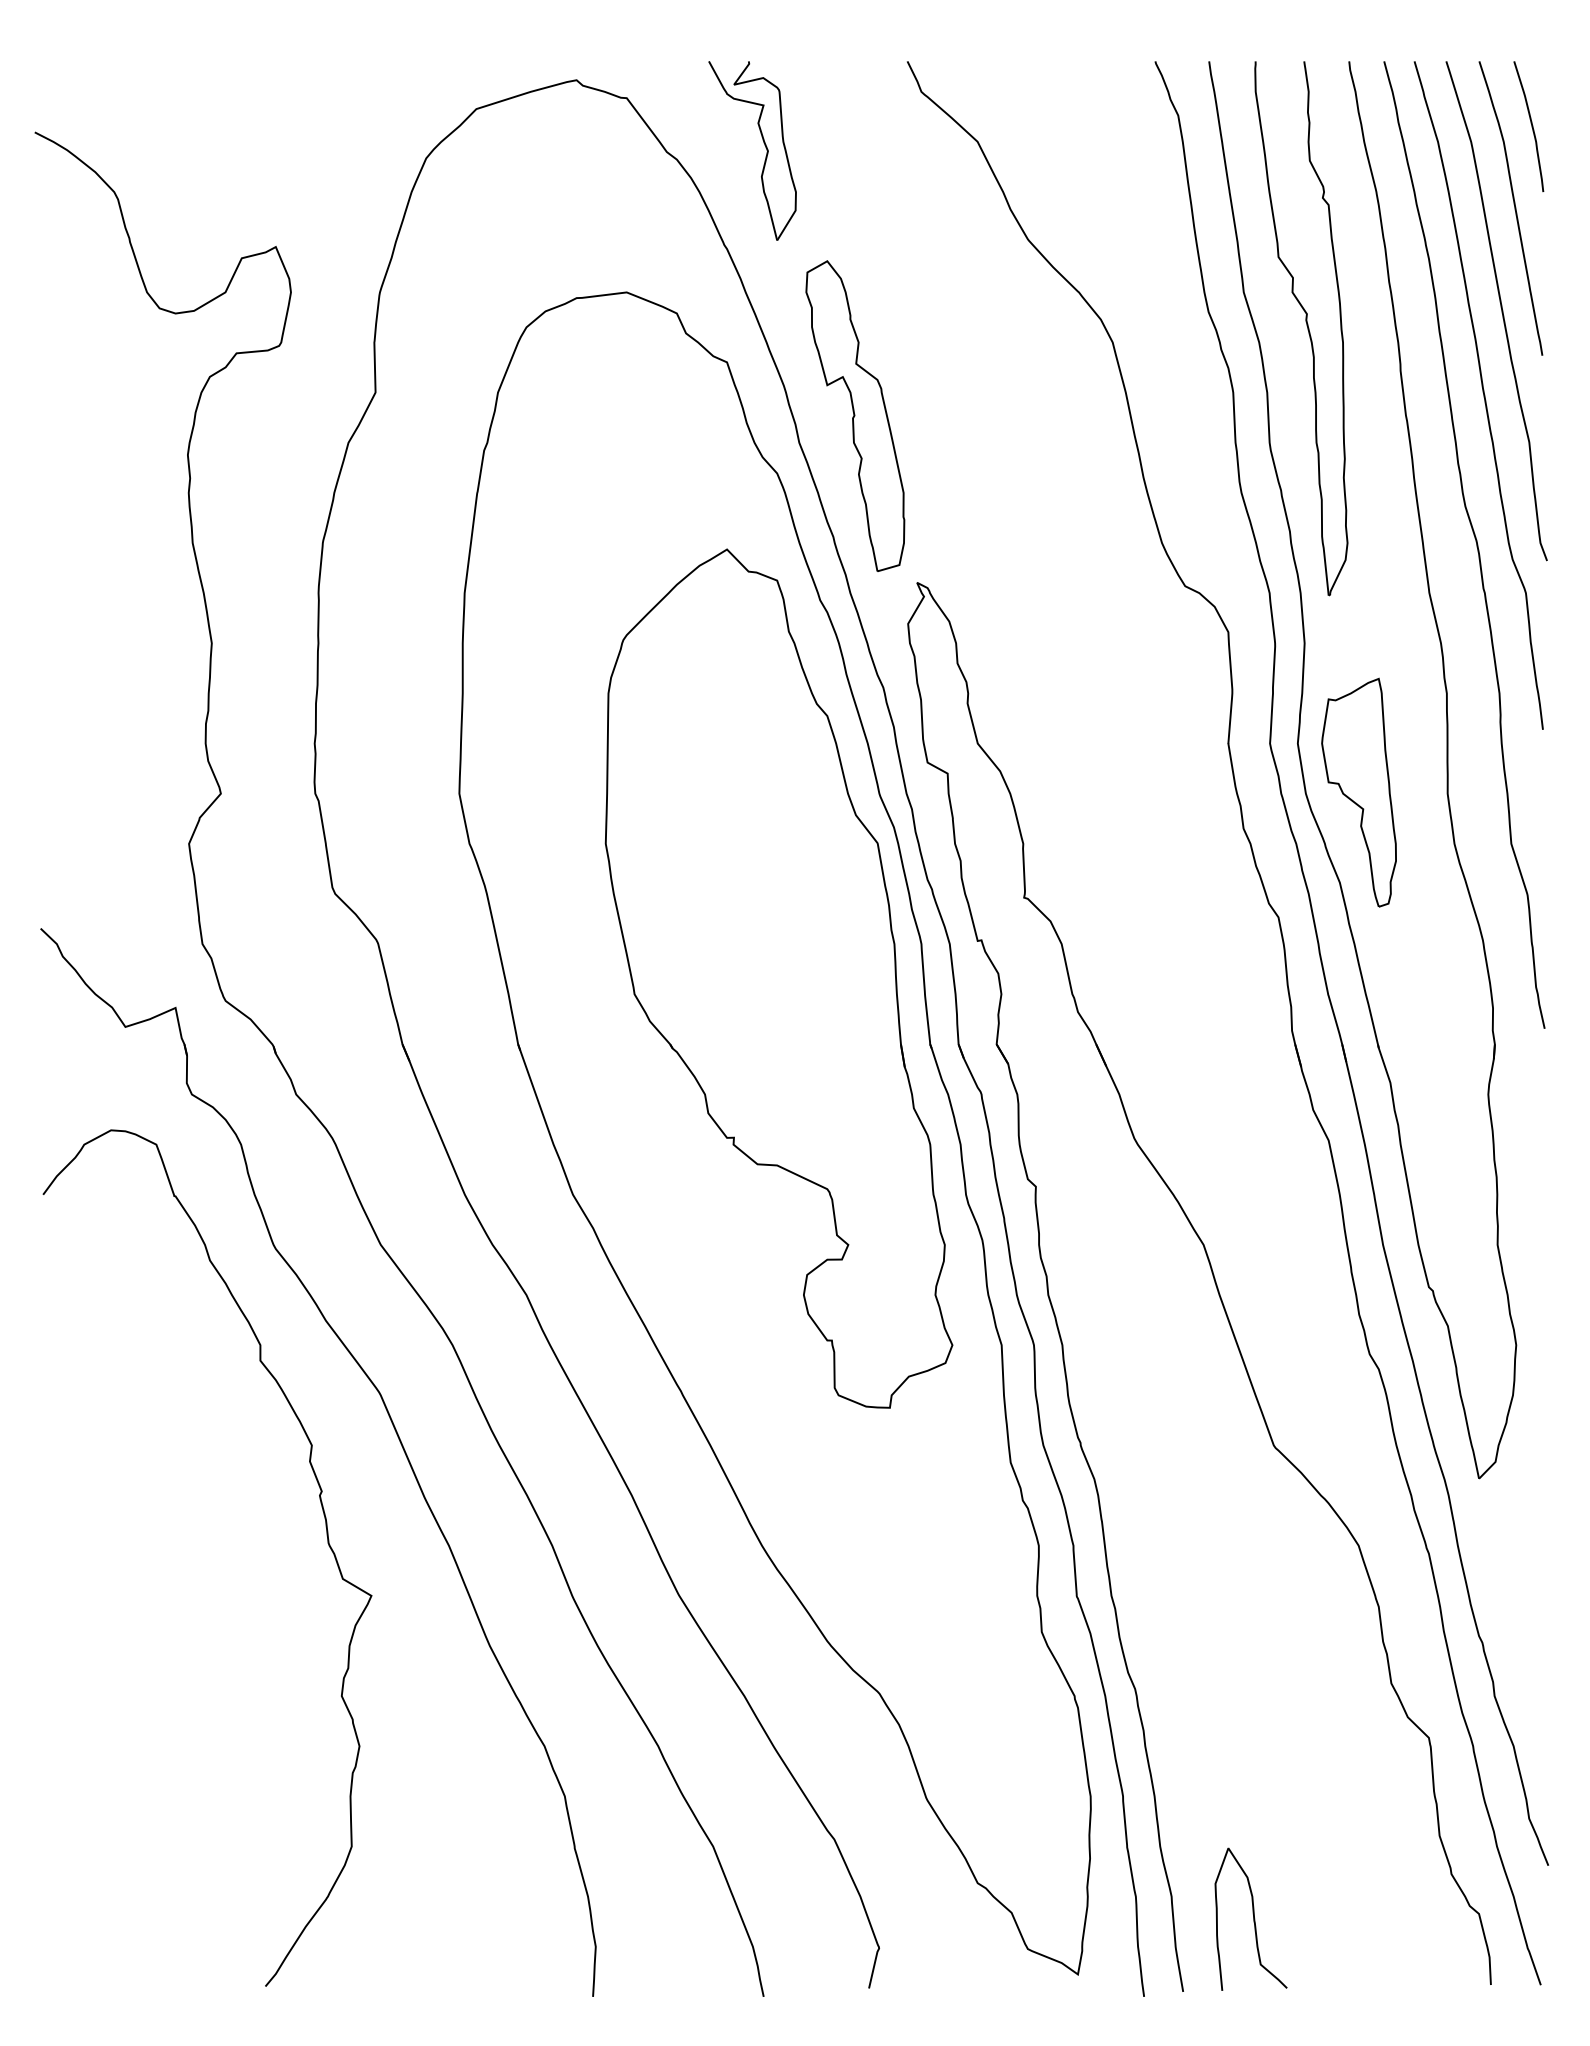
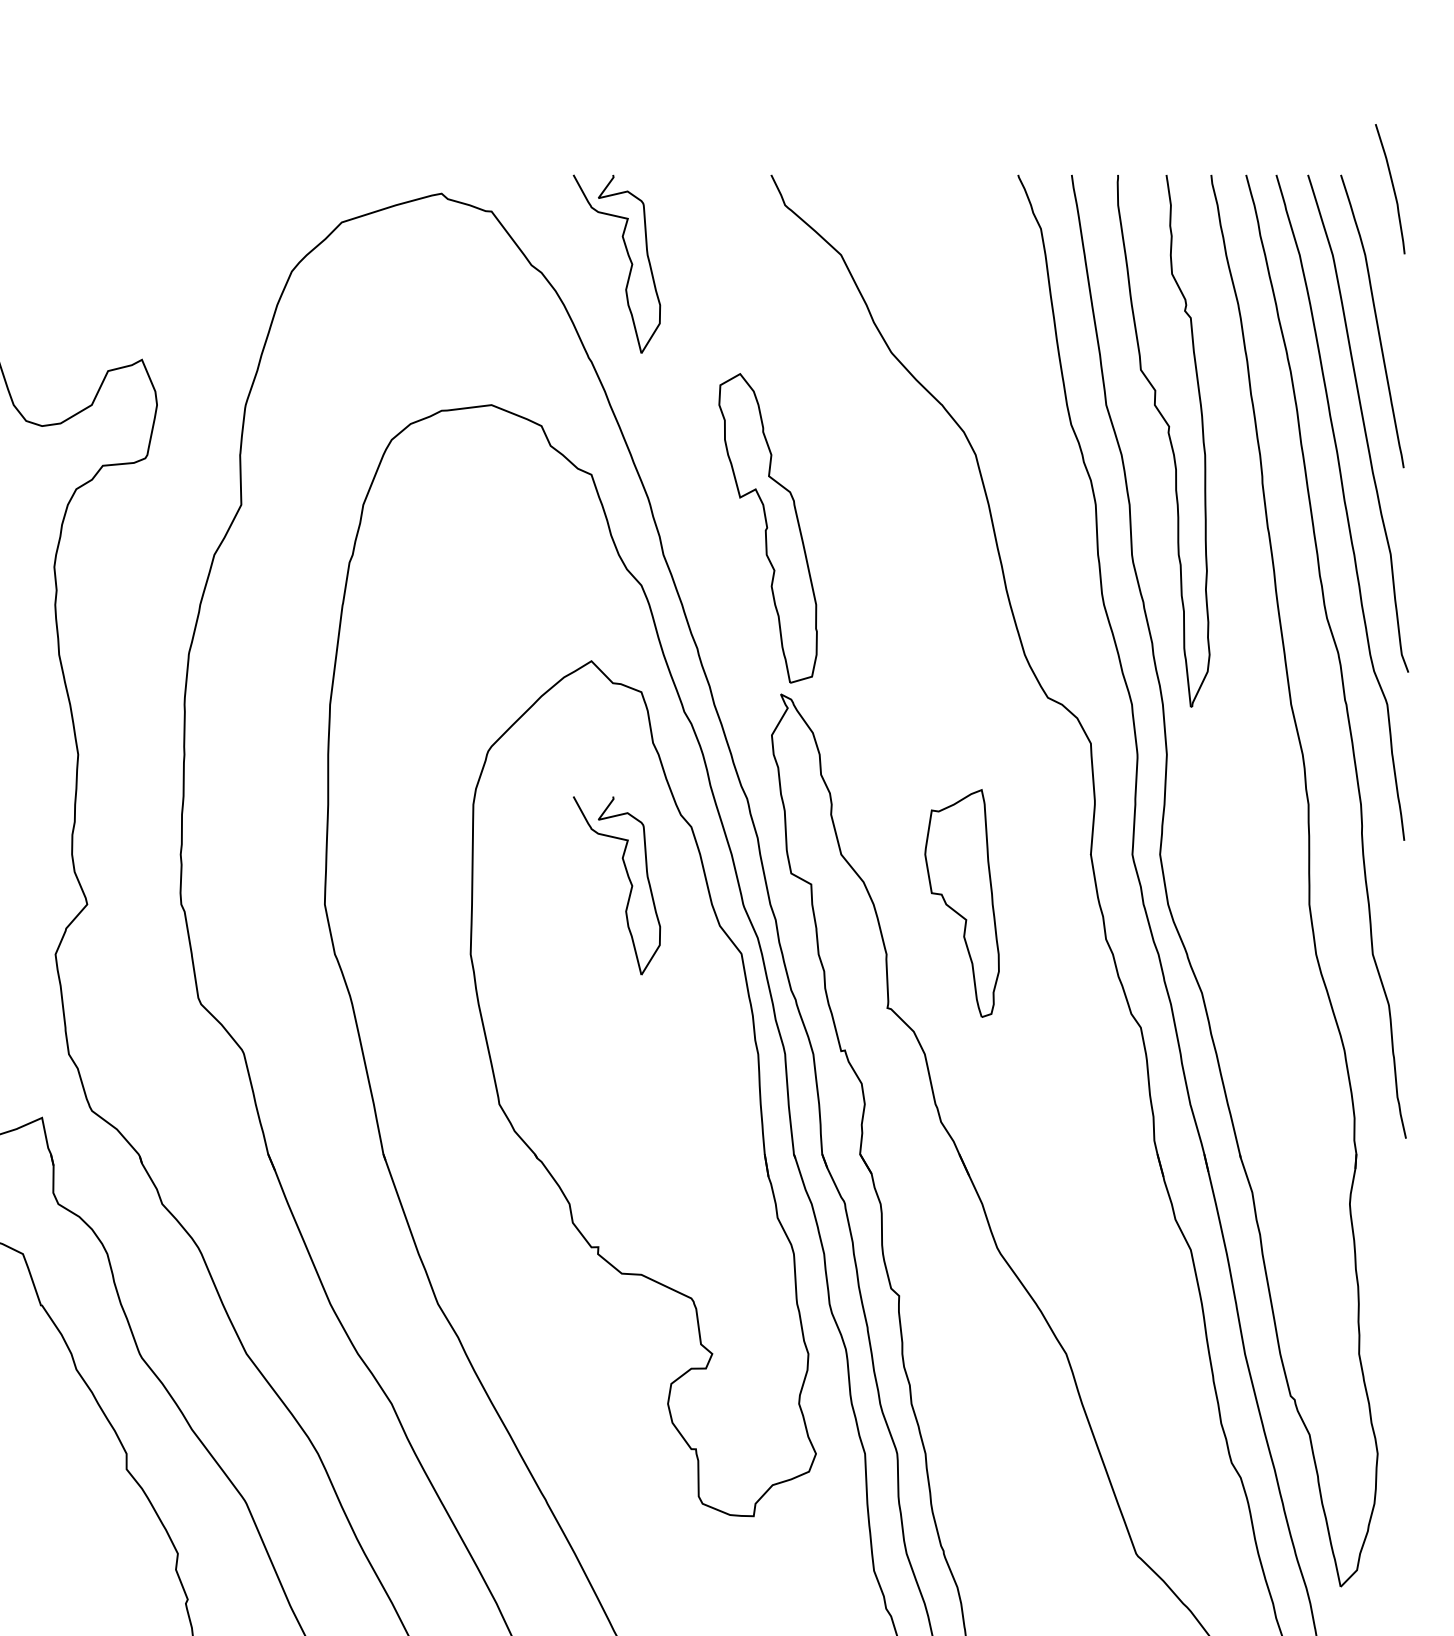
curve: (1531, 126) -> (1392, 188), moved
part: (855, 415) -> (768, 527), moved
part: (764, 769) -> (628, 880), added
part: (1358, 792) -> (961, 903), moved

